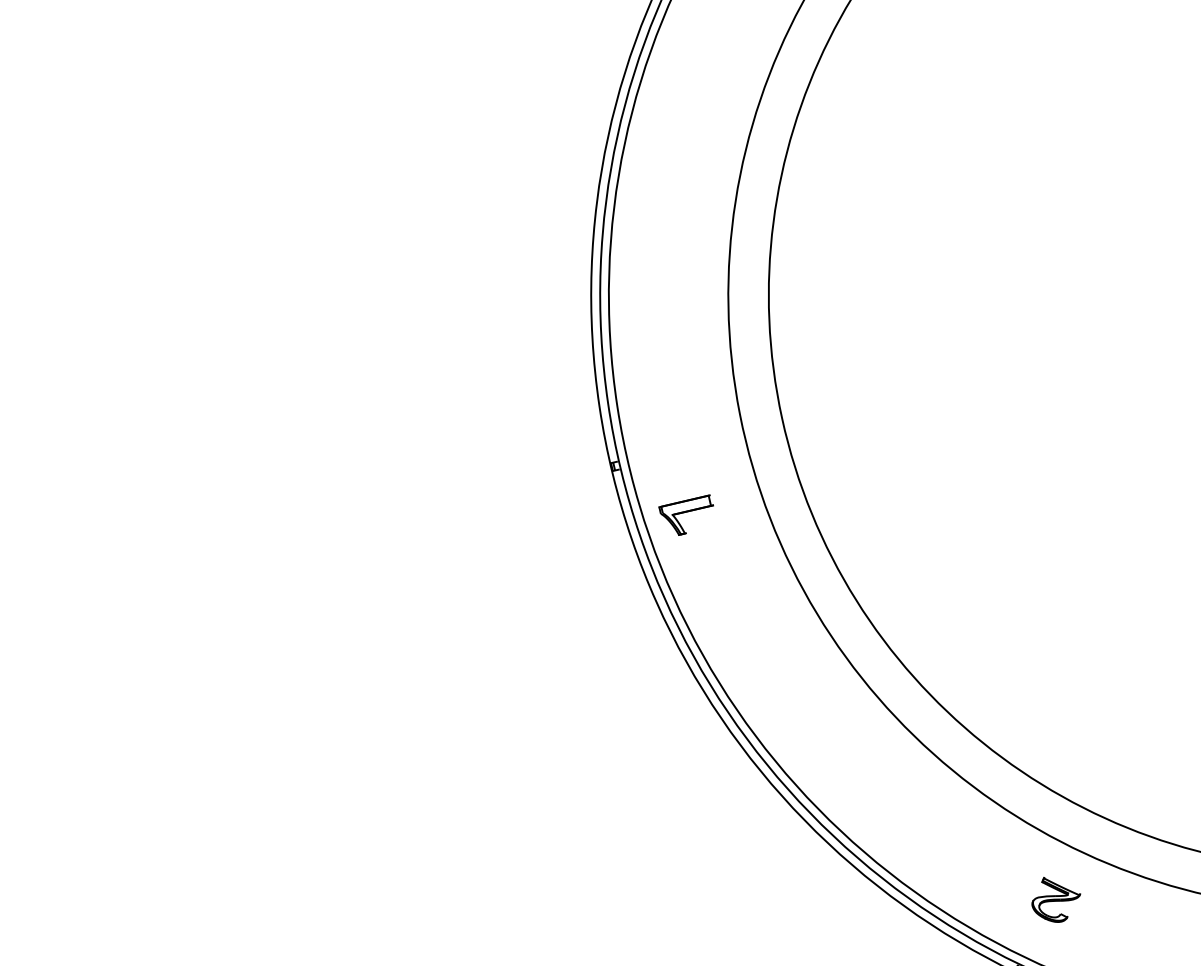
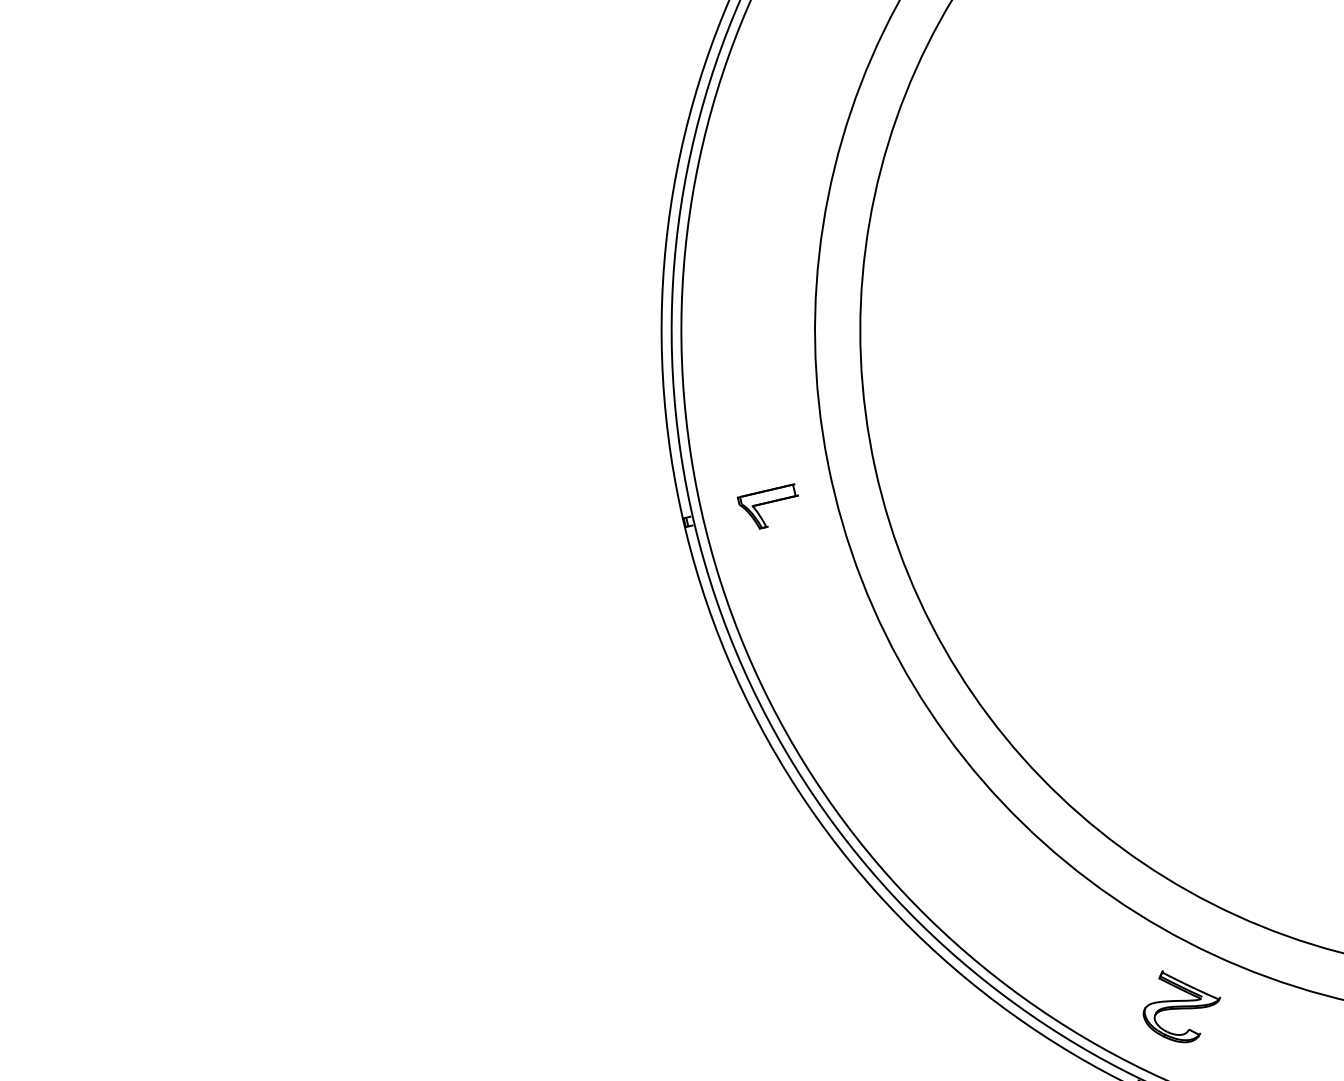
part: (685, 515) -> (767, 506), moved
part: (1055, 899) -> (1181, 1006), size x1.43

